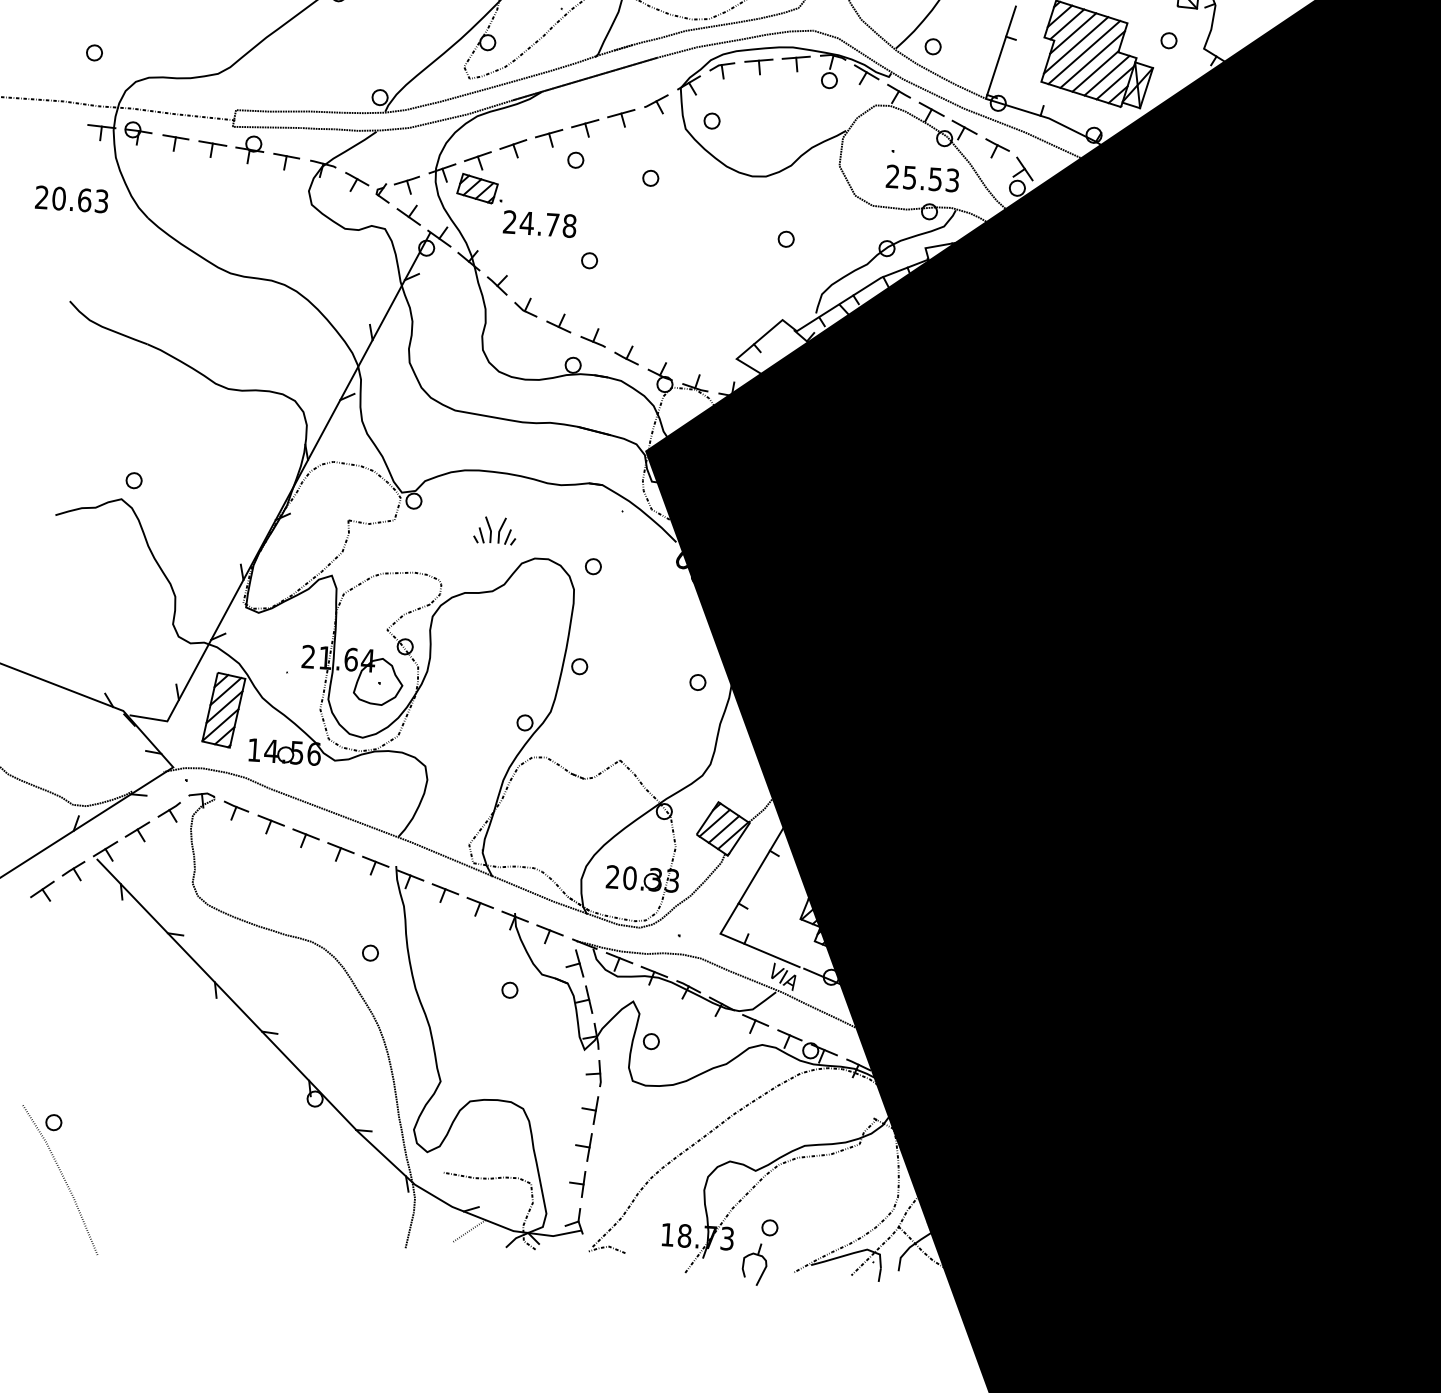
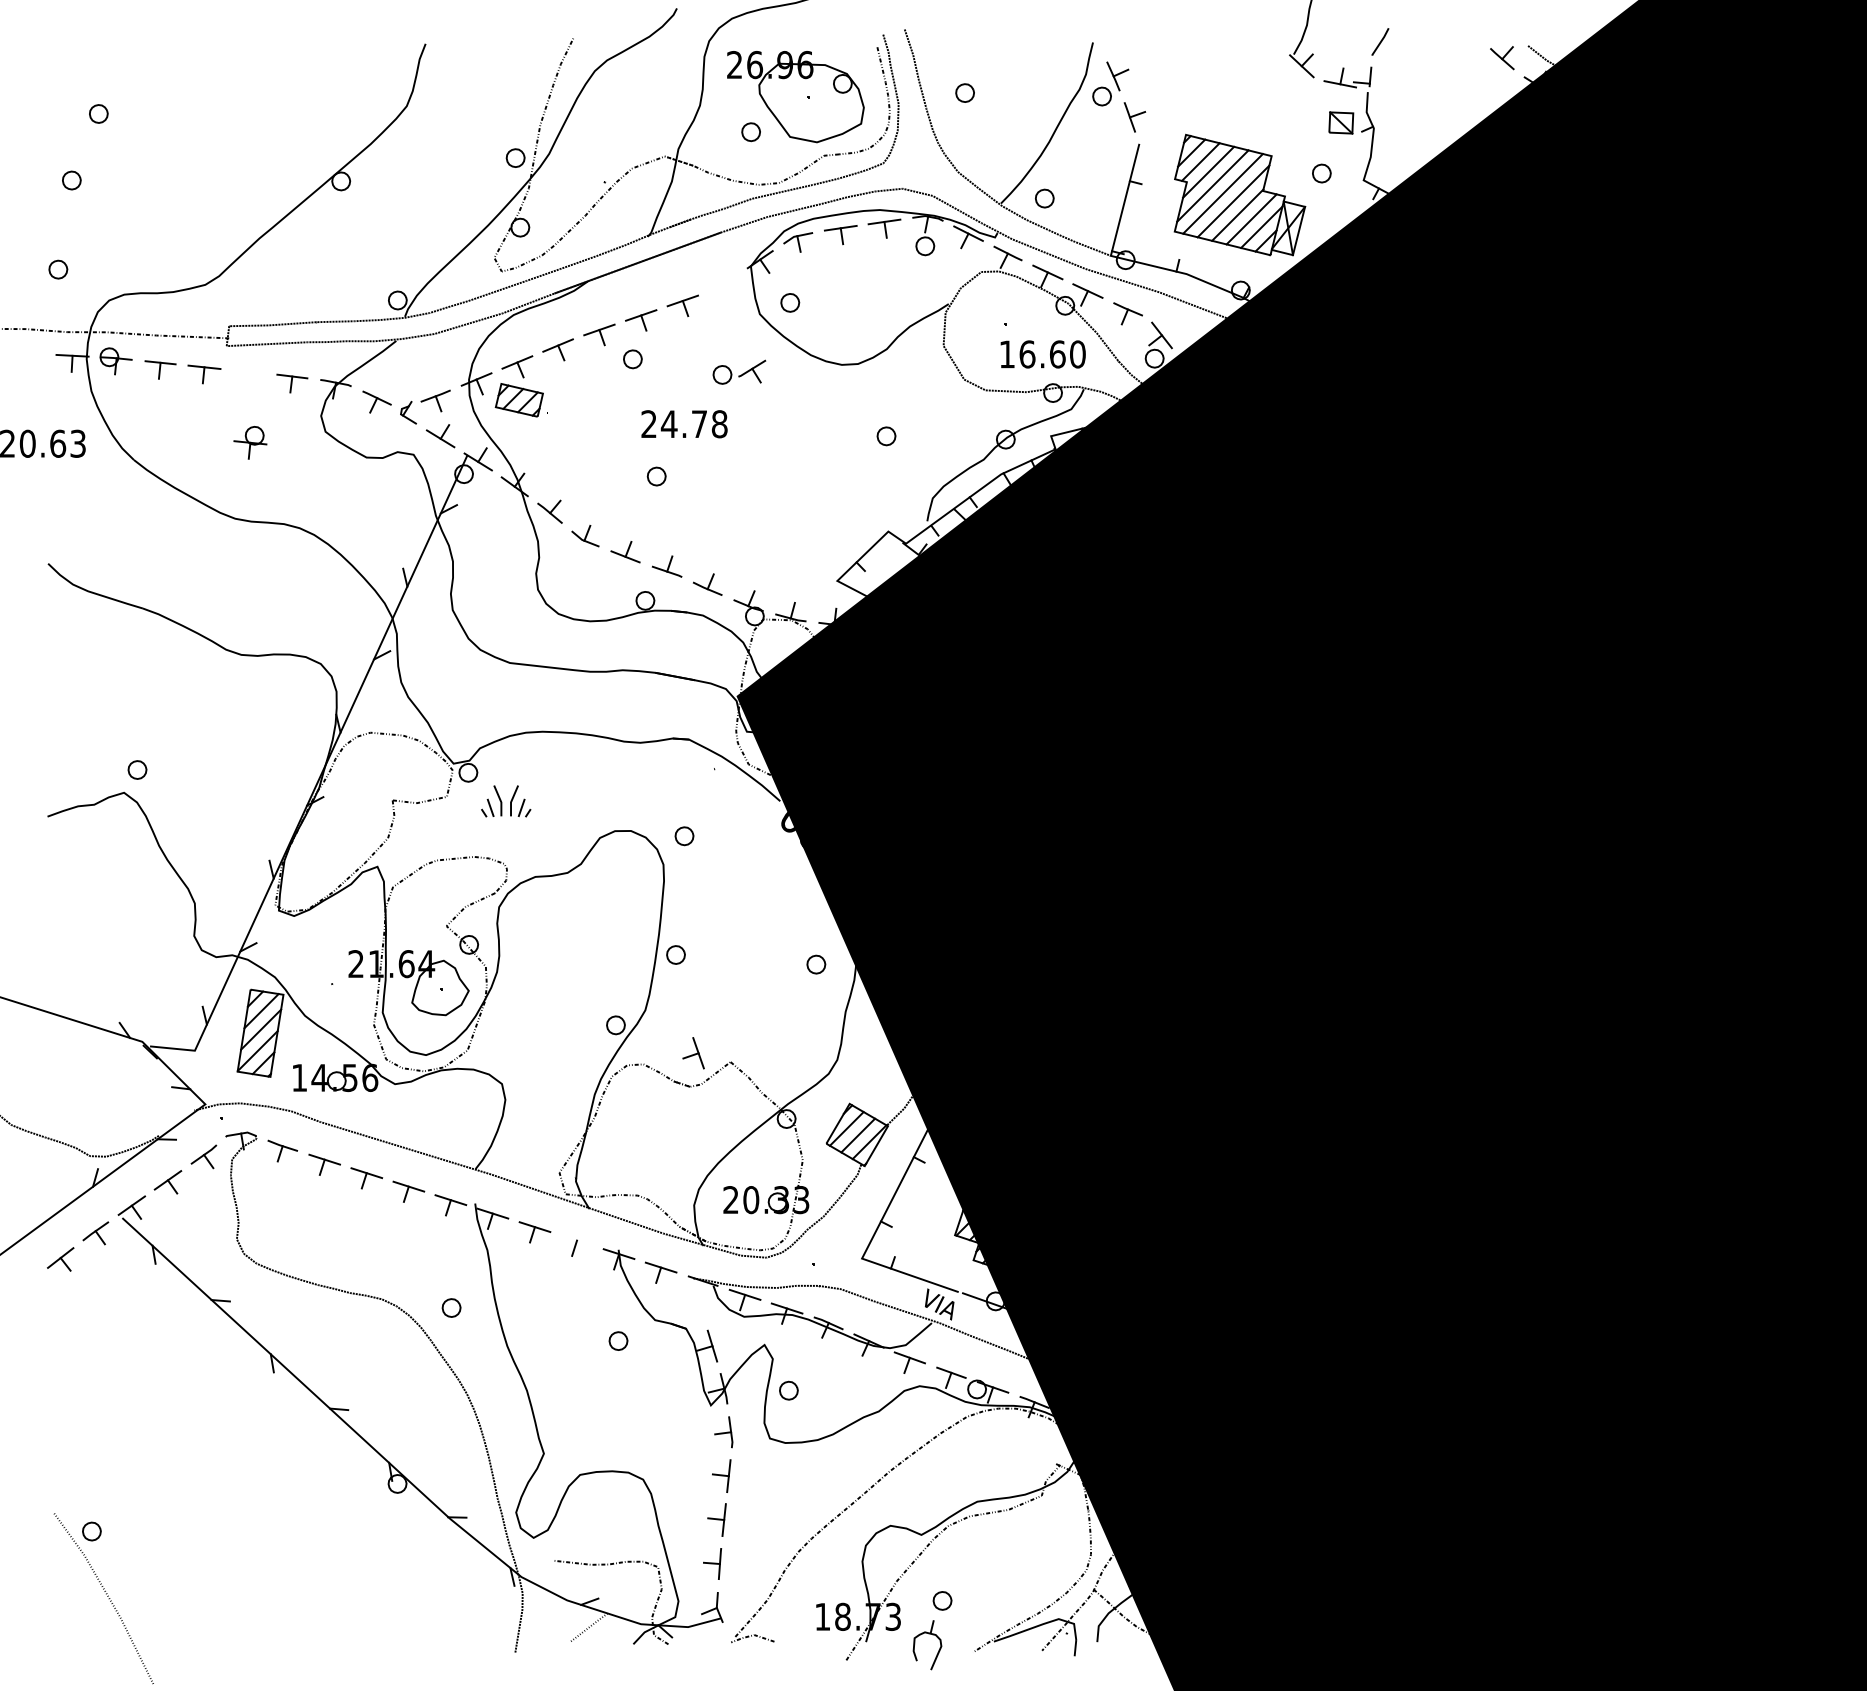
part: (656, 103) -> (752, 371), moved
part: (249, 149) -> (250, 442), moved
text: (922, 178) -> (1042, 354), 25.53 -> 16.60
text: (539, 224) -> (684, 424), moved
part: (495, 530) -> (506, 801), moved
line: (479, 902) -> (576, 1240), removed
part: (575, 963) -> (693, 1053), moved

